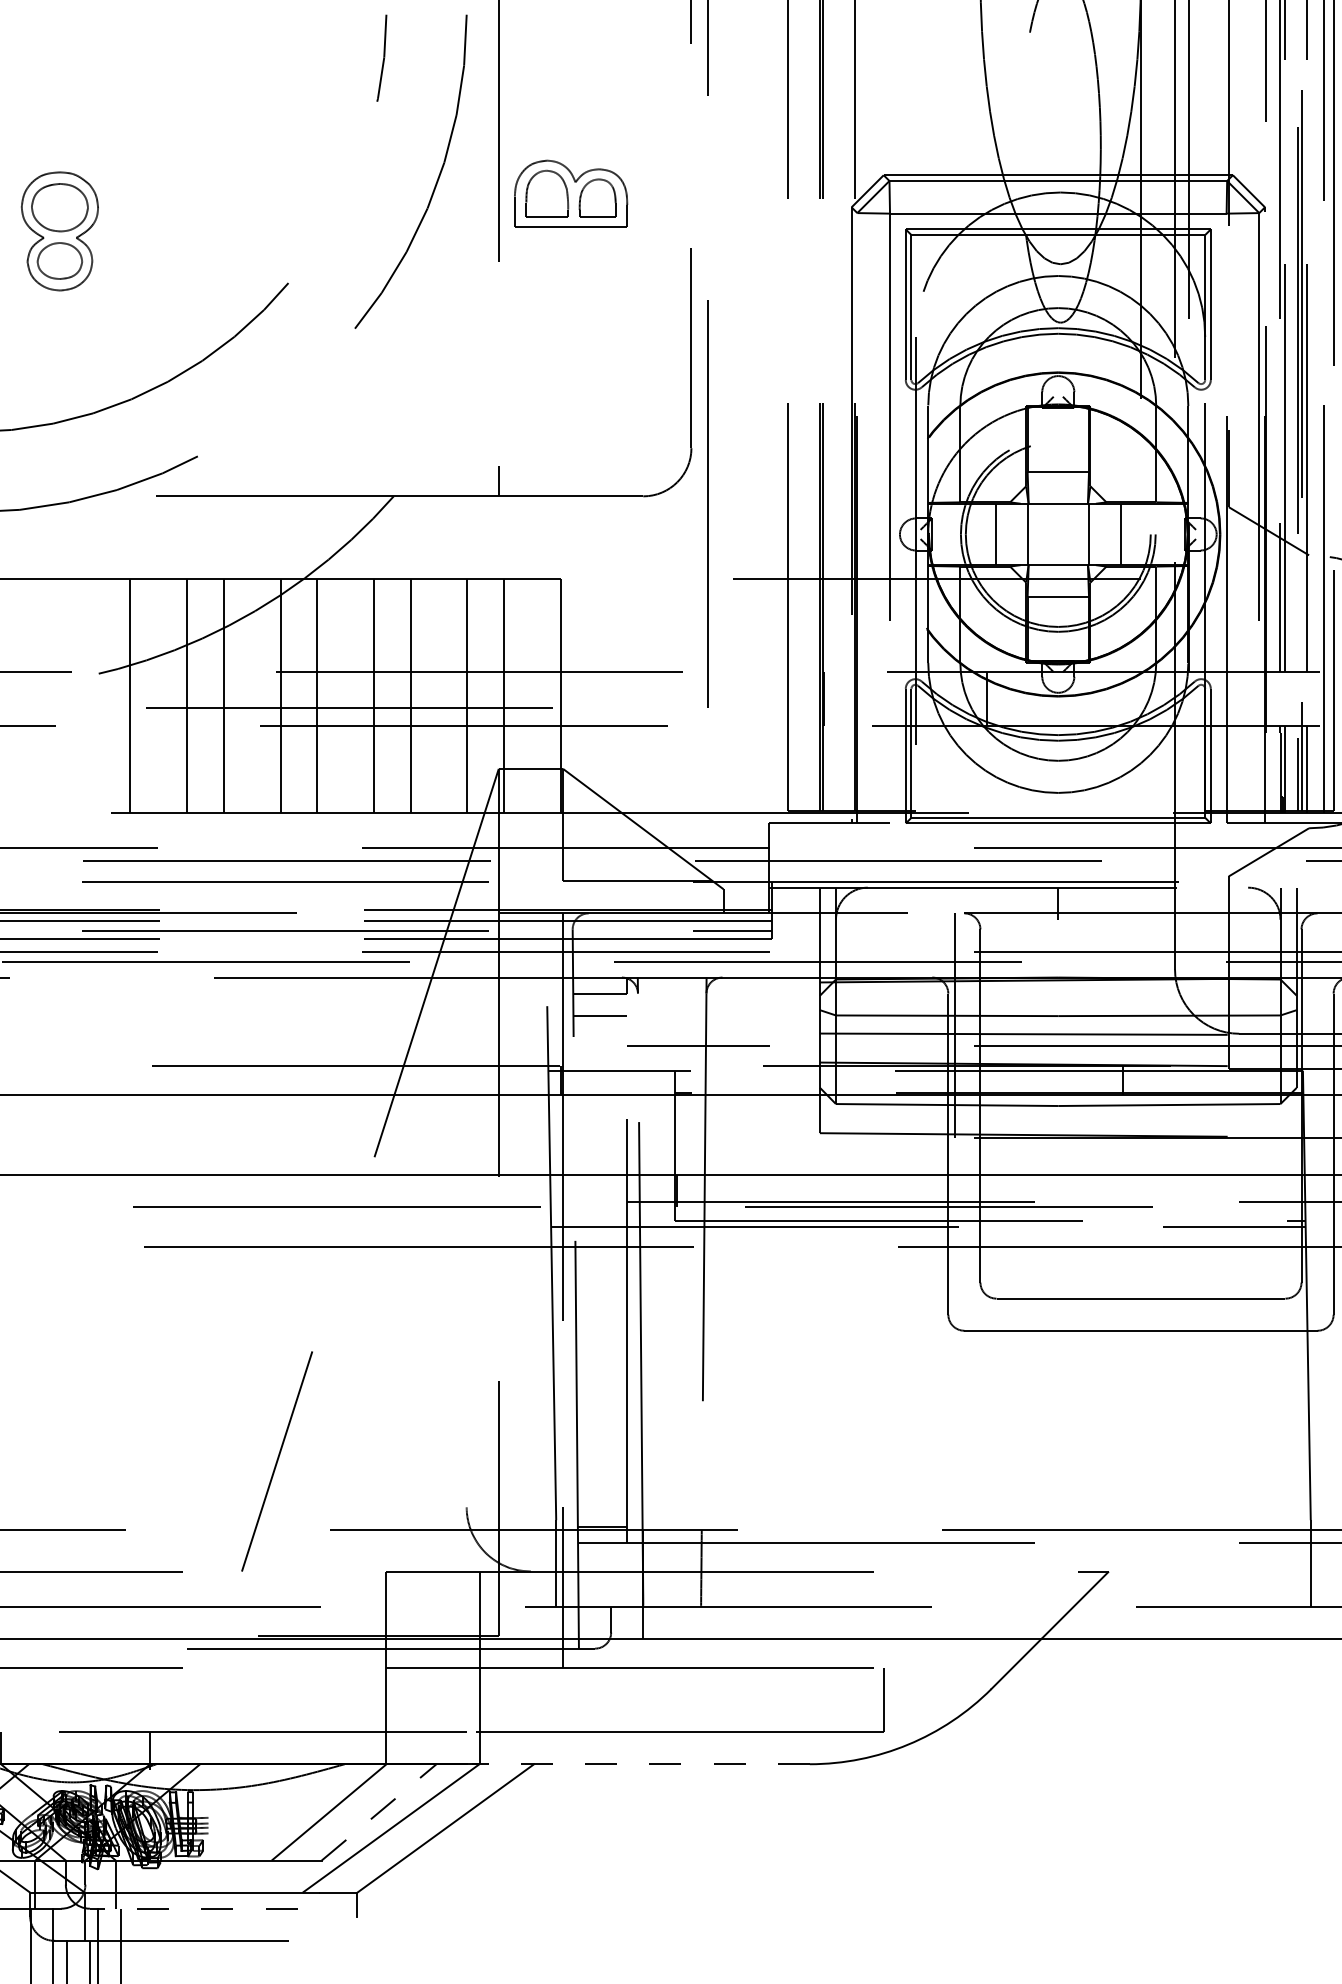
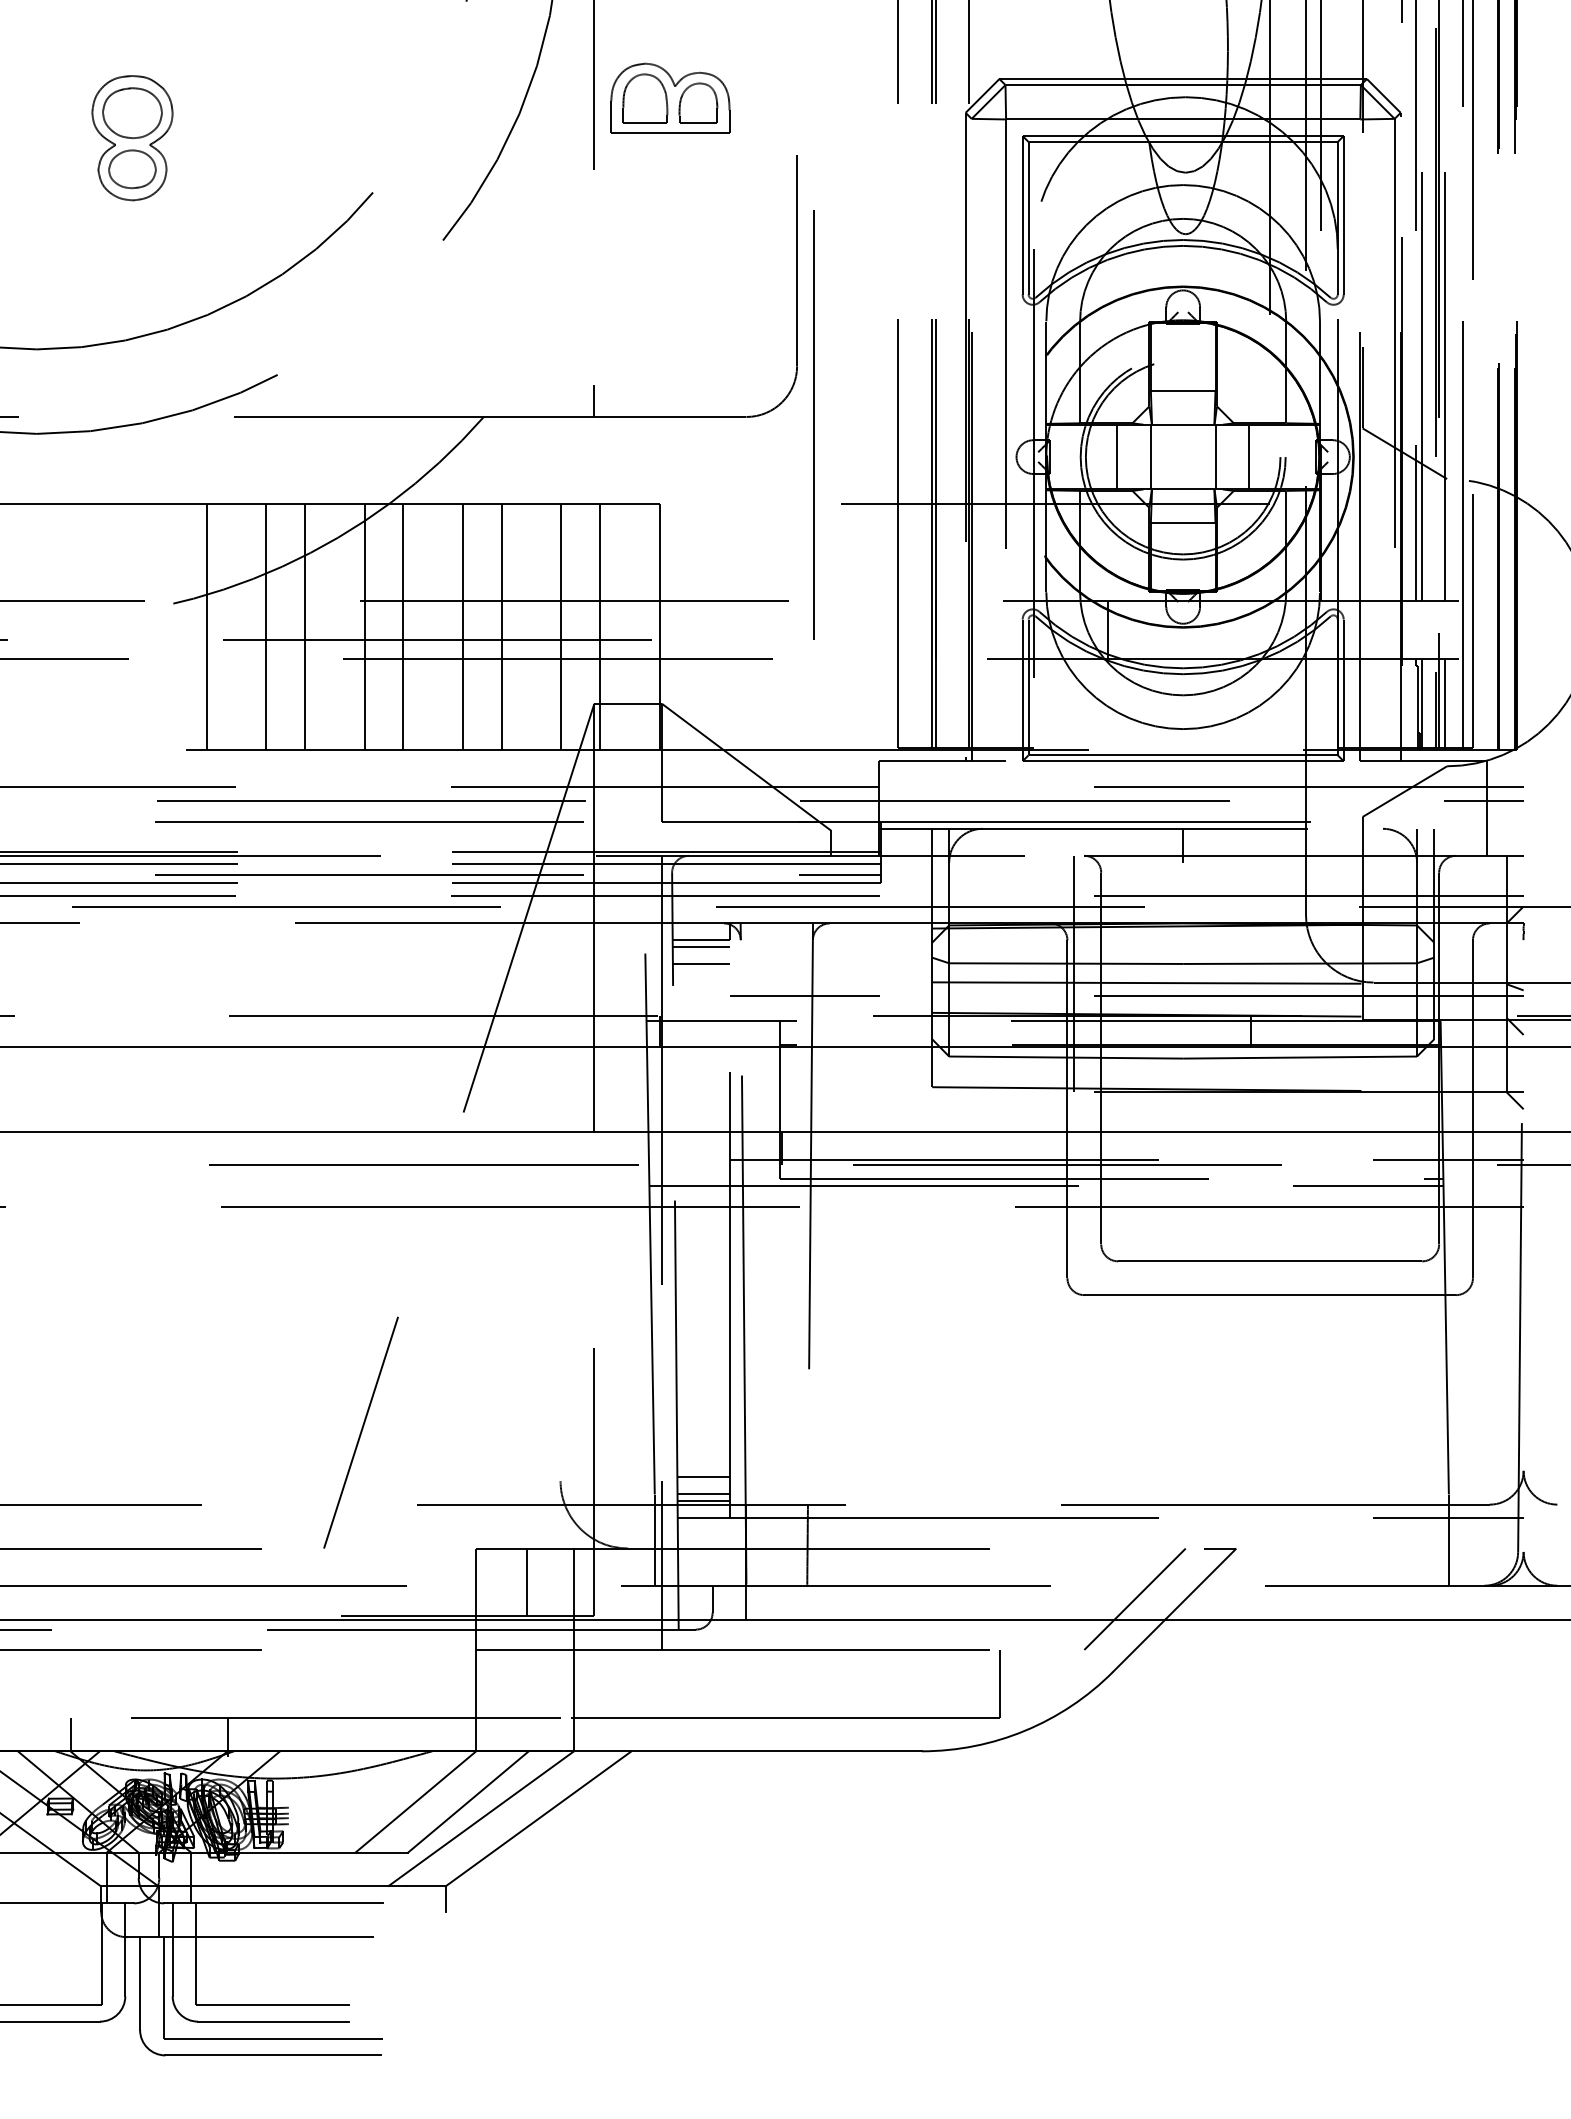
line: (599, 1000) -> (700, 947), added
line: (602, 1504) -> (703, 1477), added
line: (602, 1520) -> (703, 1494), added
line: (434, 1603) -> (526, 1582), added
line: (1012, 1619) -> (1134, 1598), added
line: (638, 1764) -> (741, 1751), dashed -> solid
line: (379, 1812) -> (468, 1802), dashed -> solid
line: (192, 1908) -> (272, 1903), dashed -> solid

